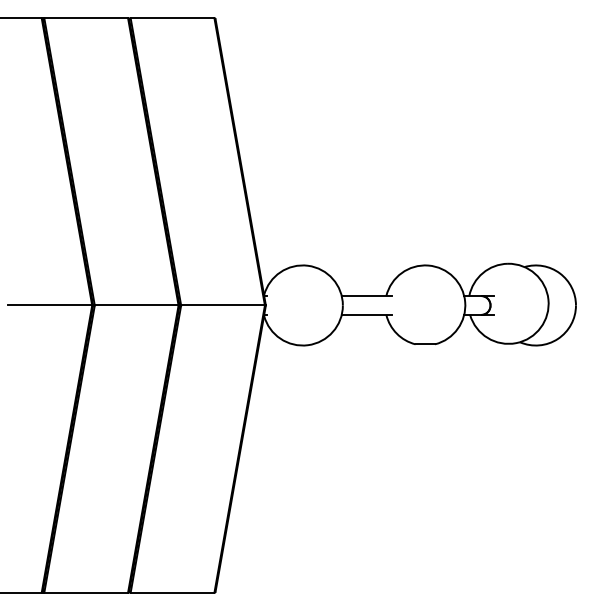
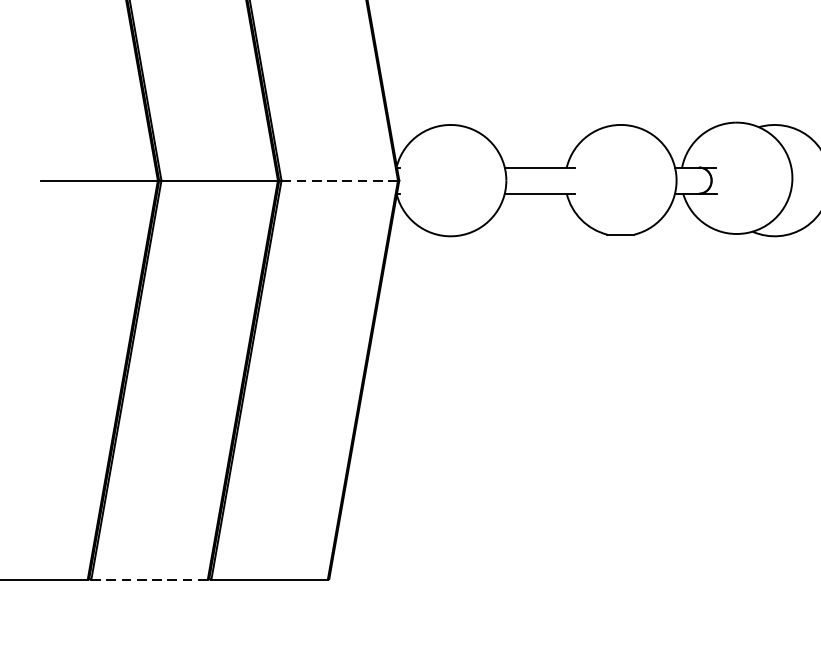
line: (223, 305) -> (340, 180), solid -> dashed
line: (86, 592) -> (149, 579), solid -> dashed

